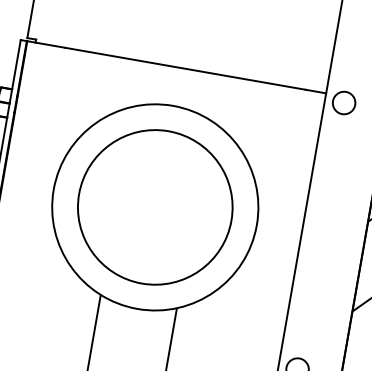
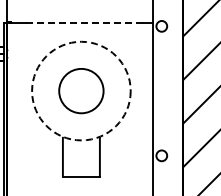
line: (185, 69) -> (84, 23), solid -> dashed
circle: (155, 206) -> (81, 90), solid -> dashed
circle: (155, 208) -> (81, 91), size x0.6

